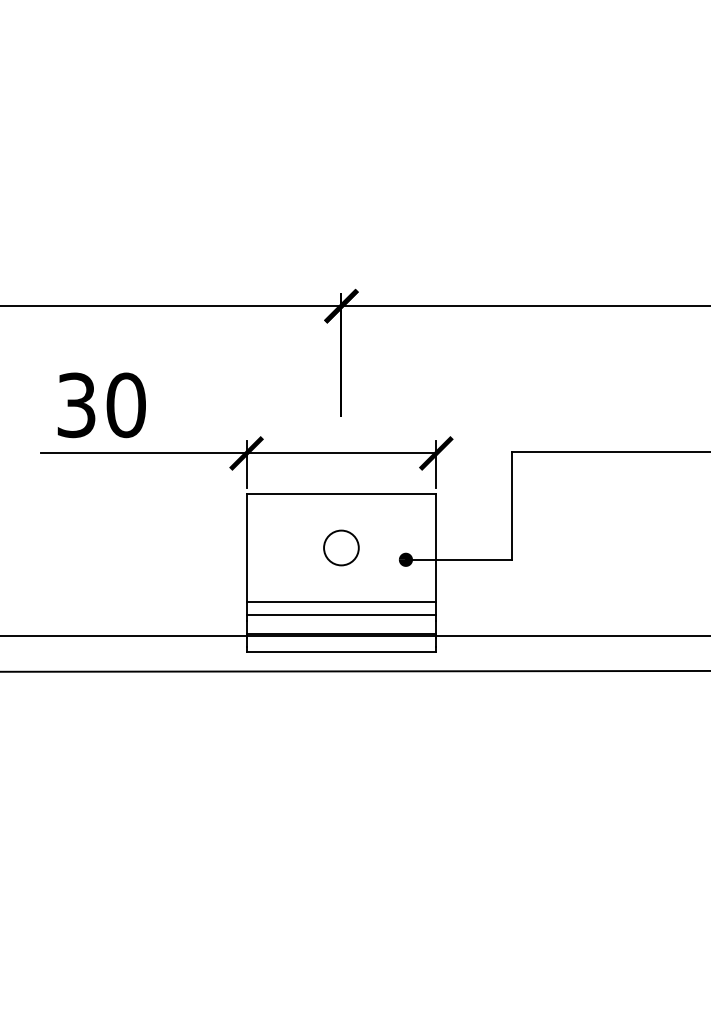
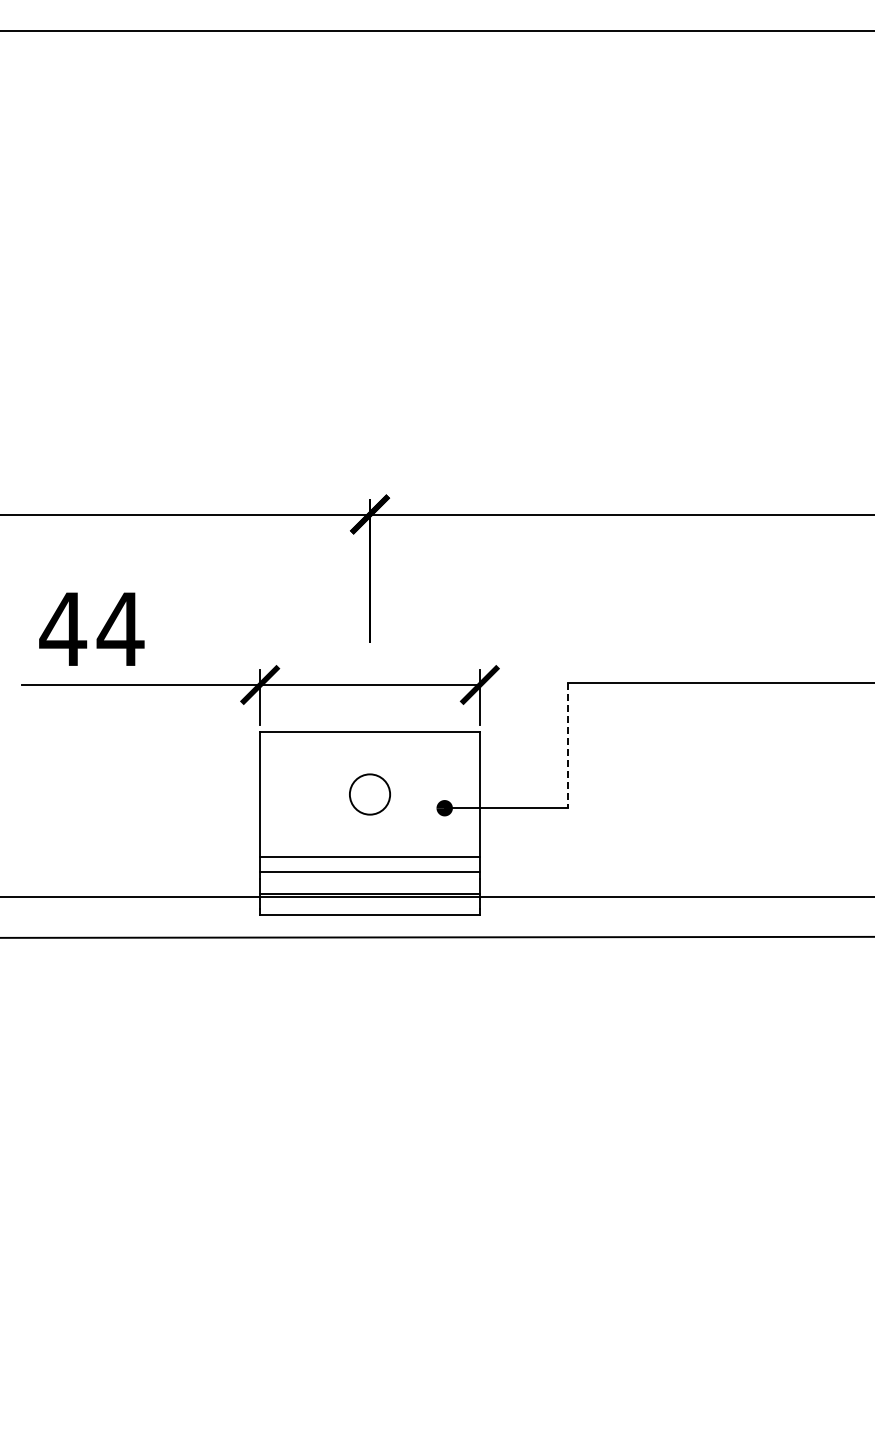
text: (100, 405) -> (91, 629), 30 -> 44
line: (511, 505) -> (567, 745), solid -> dashed

